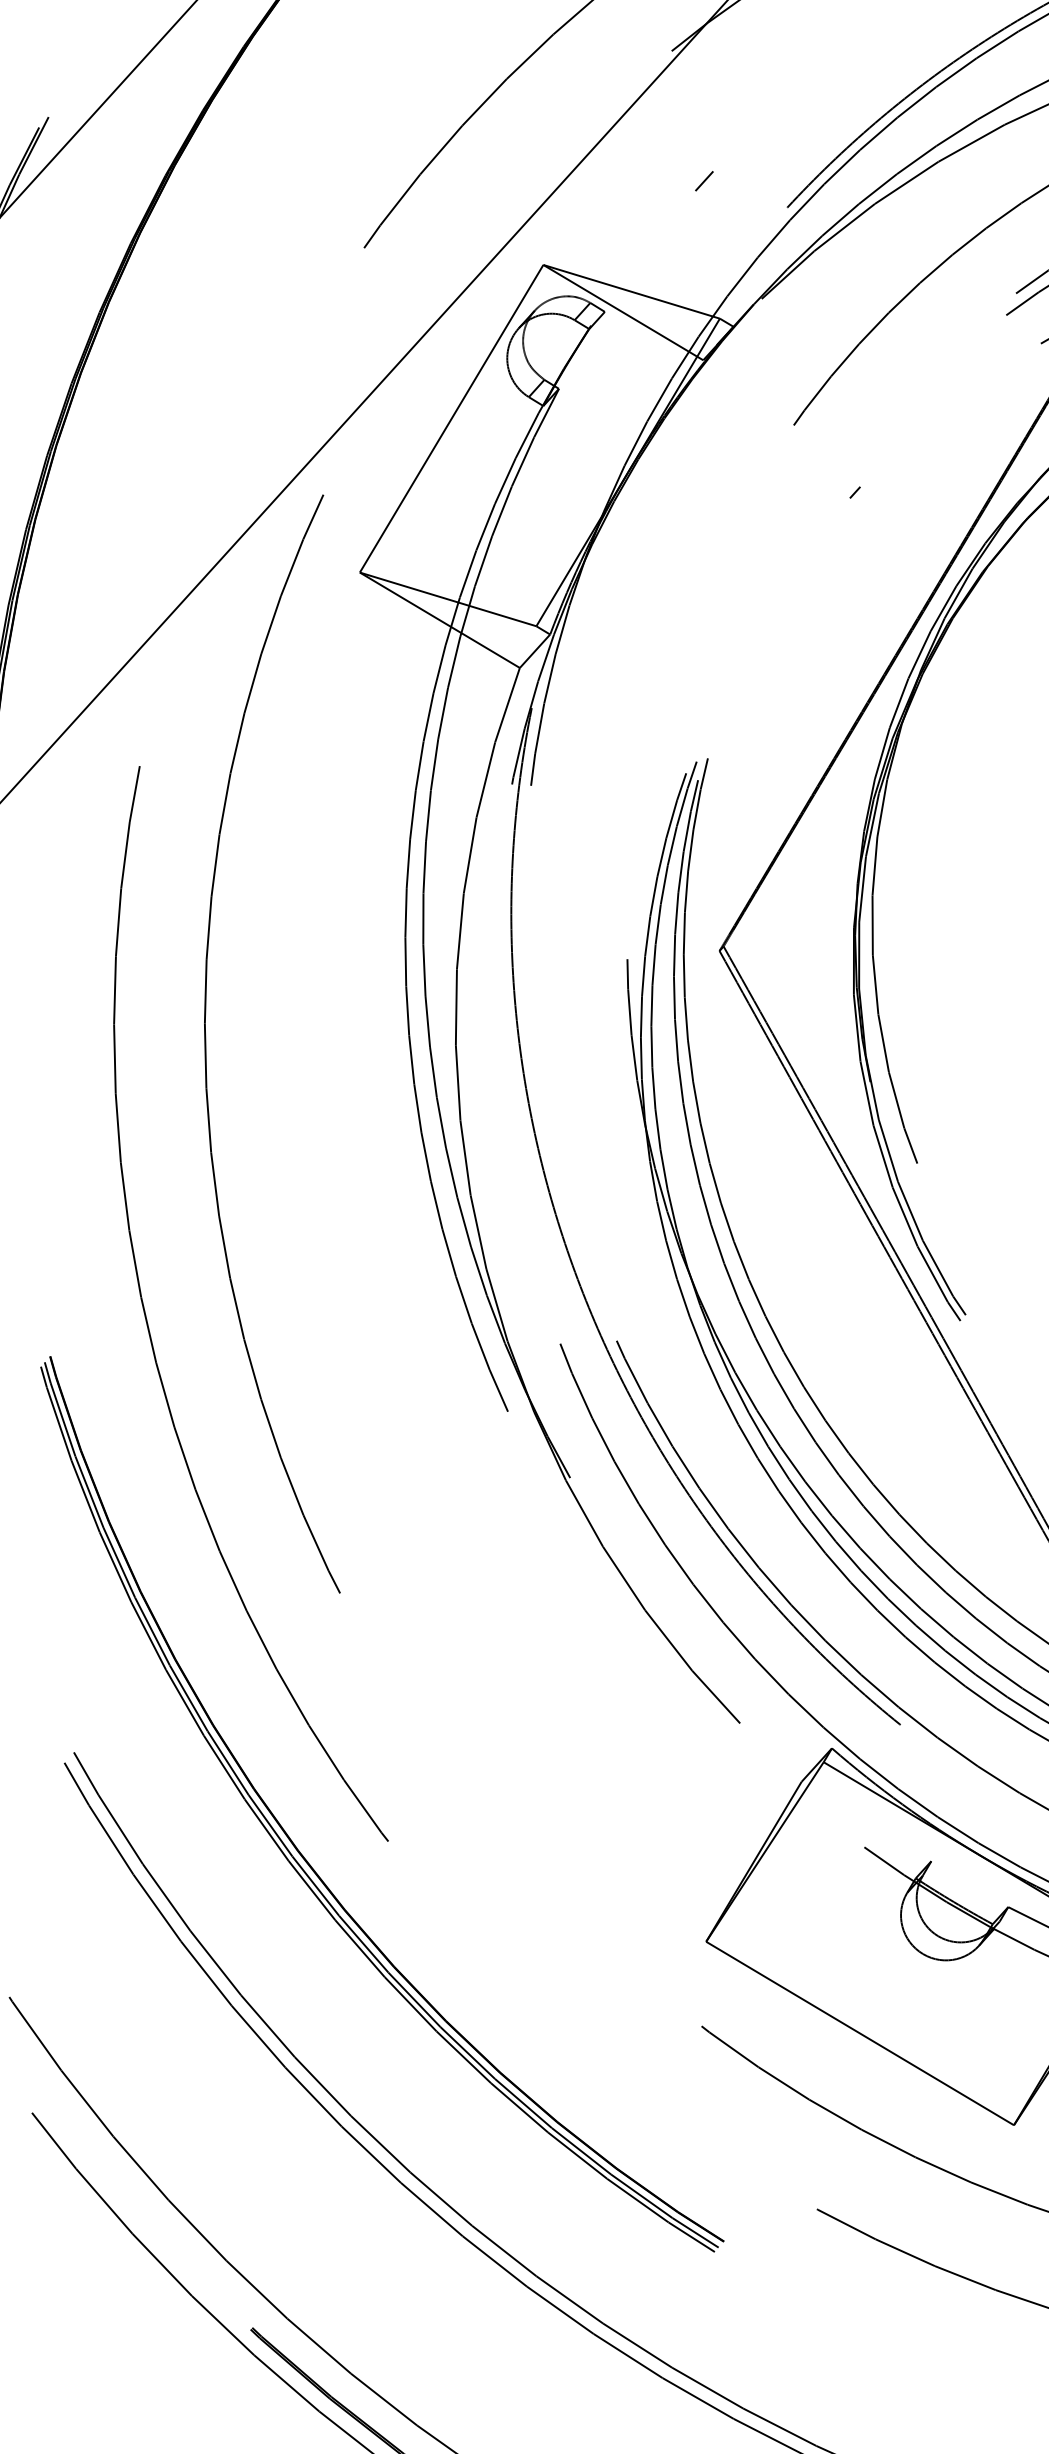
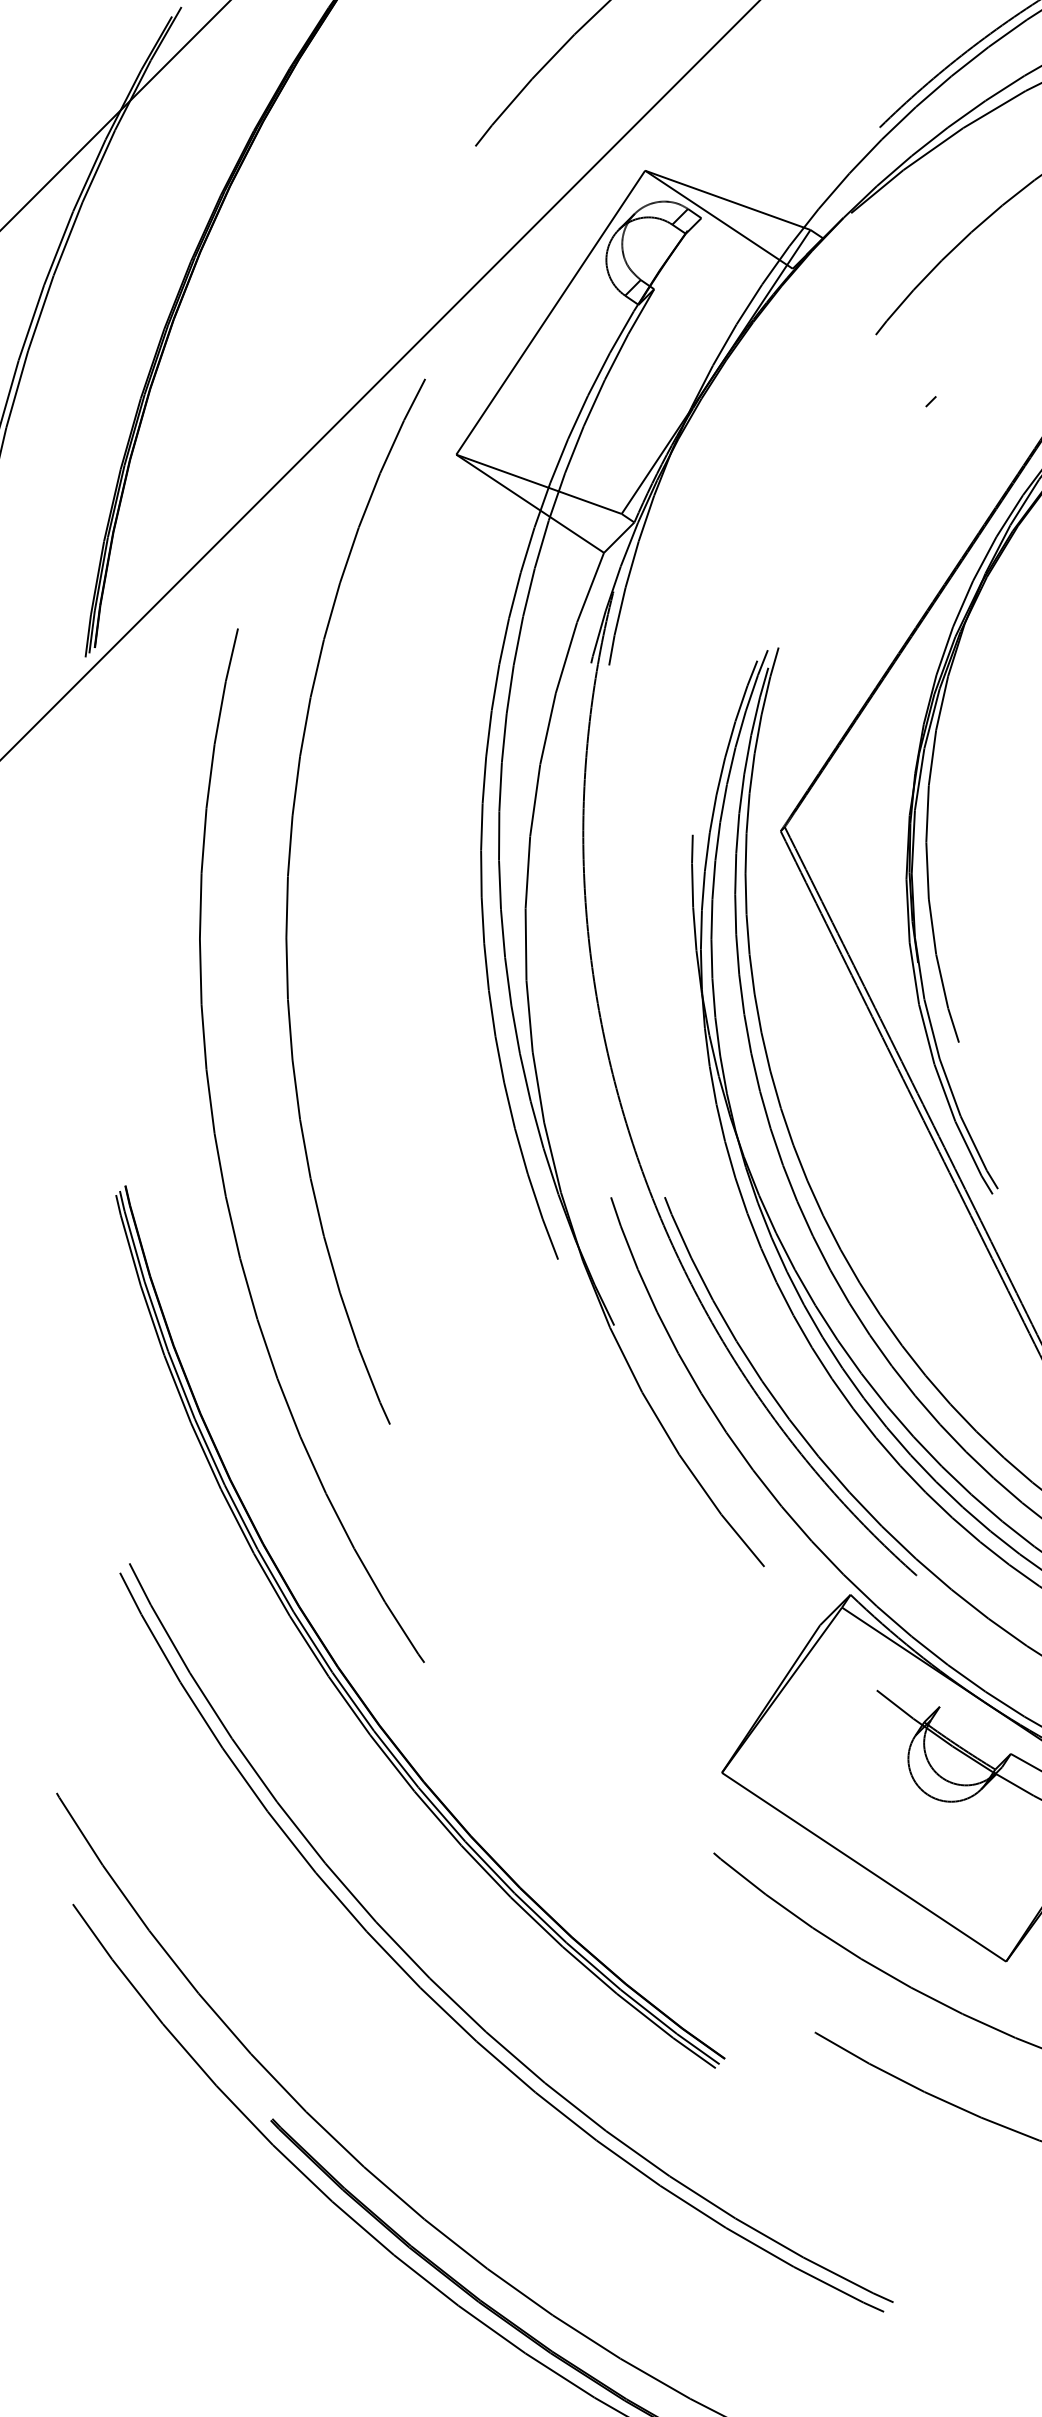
line: (704, 181) -> (802, 98), removed

